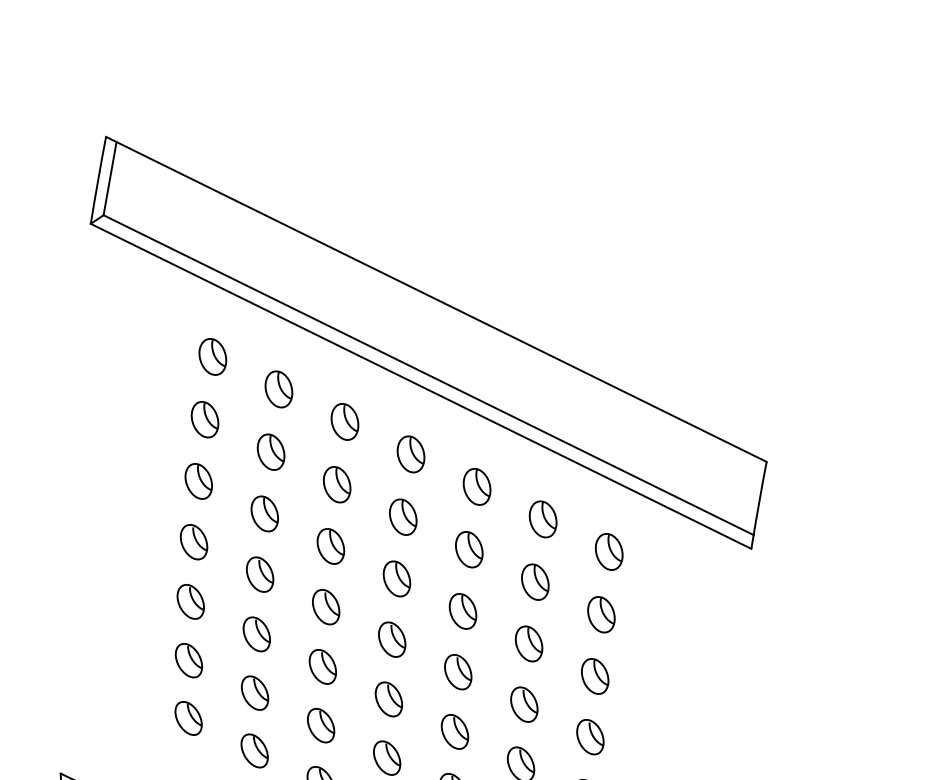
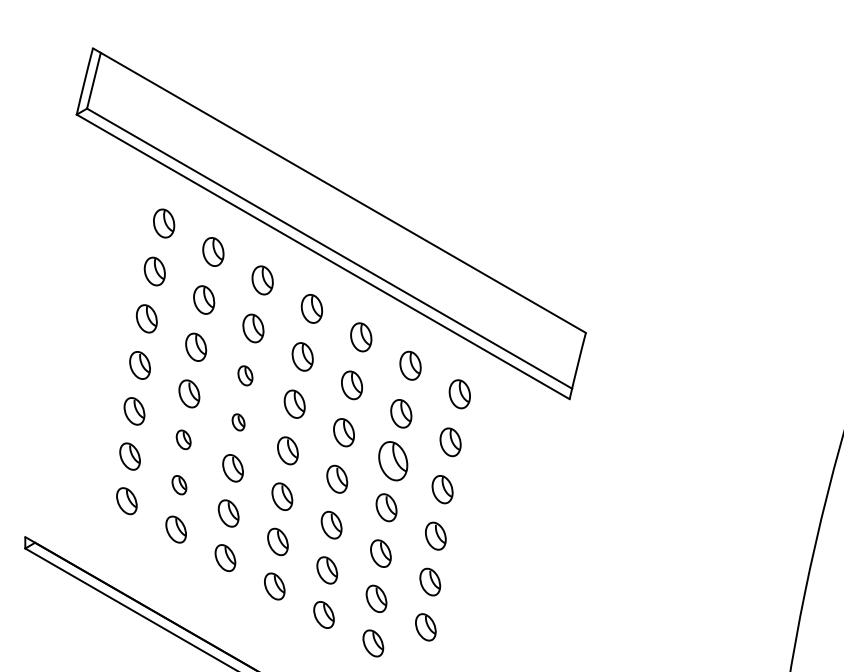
part: (330, 546) -> (245, 375), size x0.7
part: (325, 607) -> (238, 422), size x0.6
part: (256, 633) -> (183, 439), size x0.7
part: (529, 643) -> (393, 460), size x1.4
part: (255, 693) -> (179, 485), size x0.7

